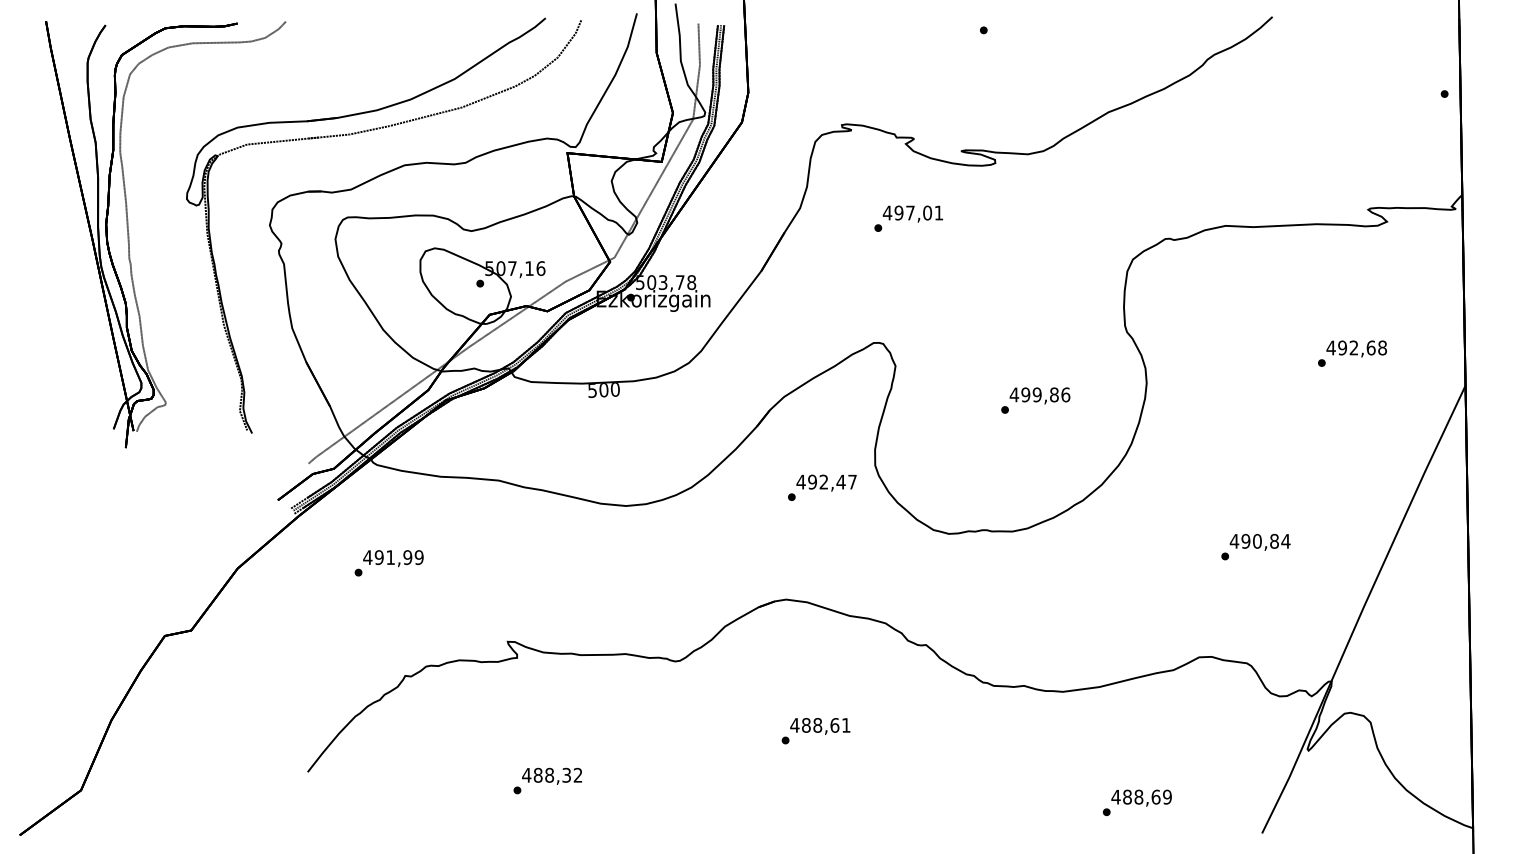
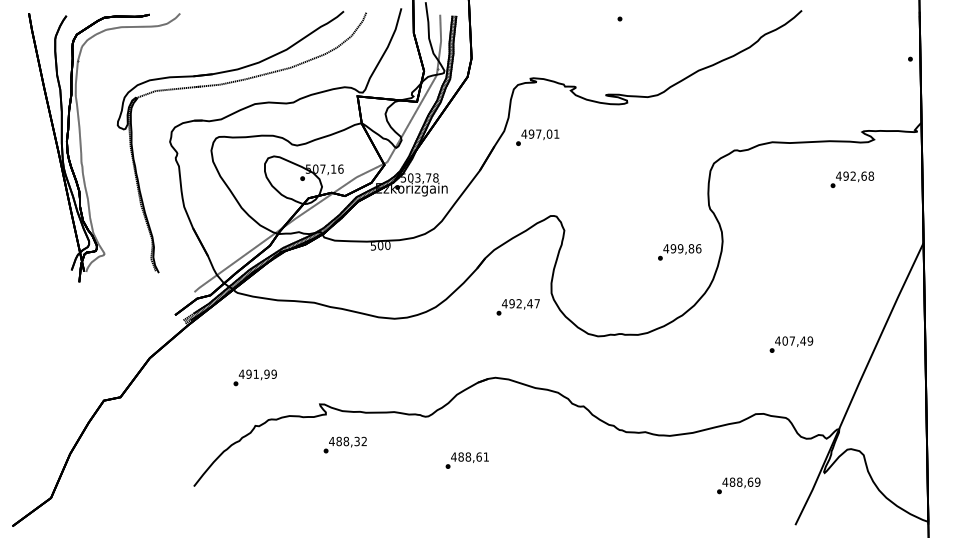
text: (908, 218) -> (537, 137), moved
text: (1352, 353) -> (852, 179), moved
text: (1035, 400) -> (679, 252), moved
text: (1265, 540) -> (797, 340), 490,84 -> 407,49
text: (387, 562) -> (254, 377), moved
text: (814, 730) -> (466, 460), moved
text: (546, 780) -> (344, 444), moved
text: (1136, 802) -> (738, 485), moved

